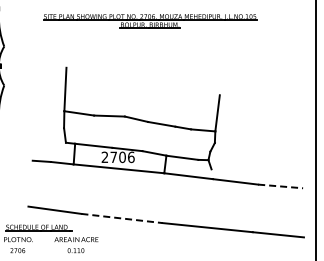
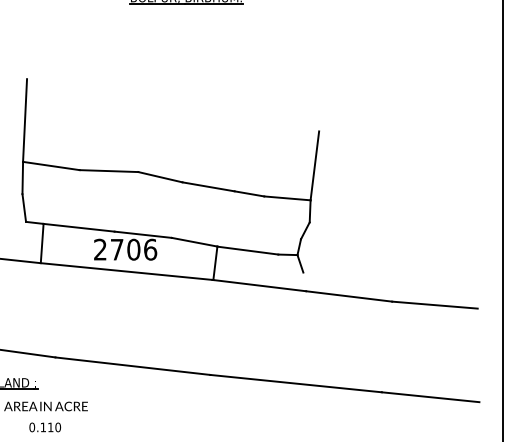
line: (280, 186) -> (434, 305), dashed -> solid
line: (122, 218) -> (133, 366), dashed -> solid

